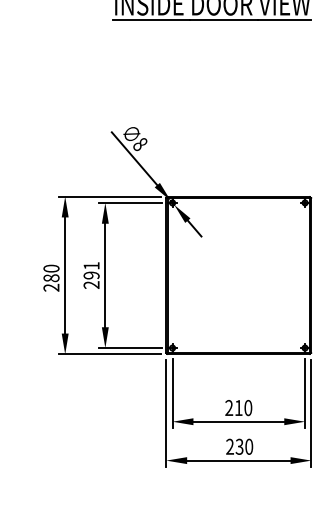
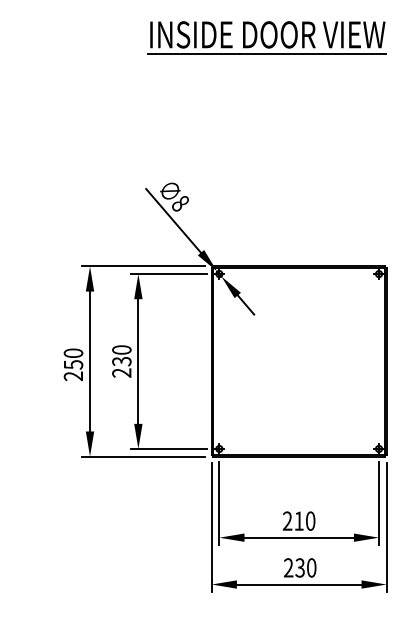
text: (91, 270) -> (121, 355), 291 -> 230
text: (51, 277) -> (73, 364), 280 -> 250

